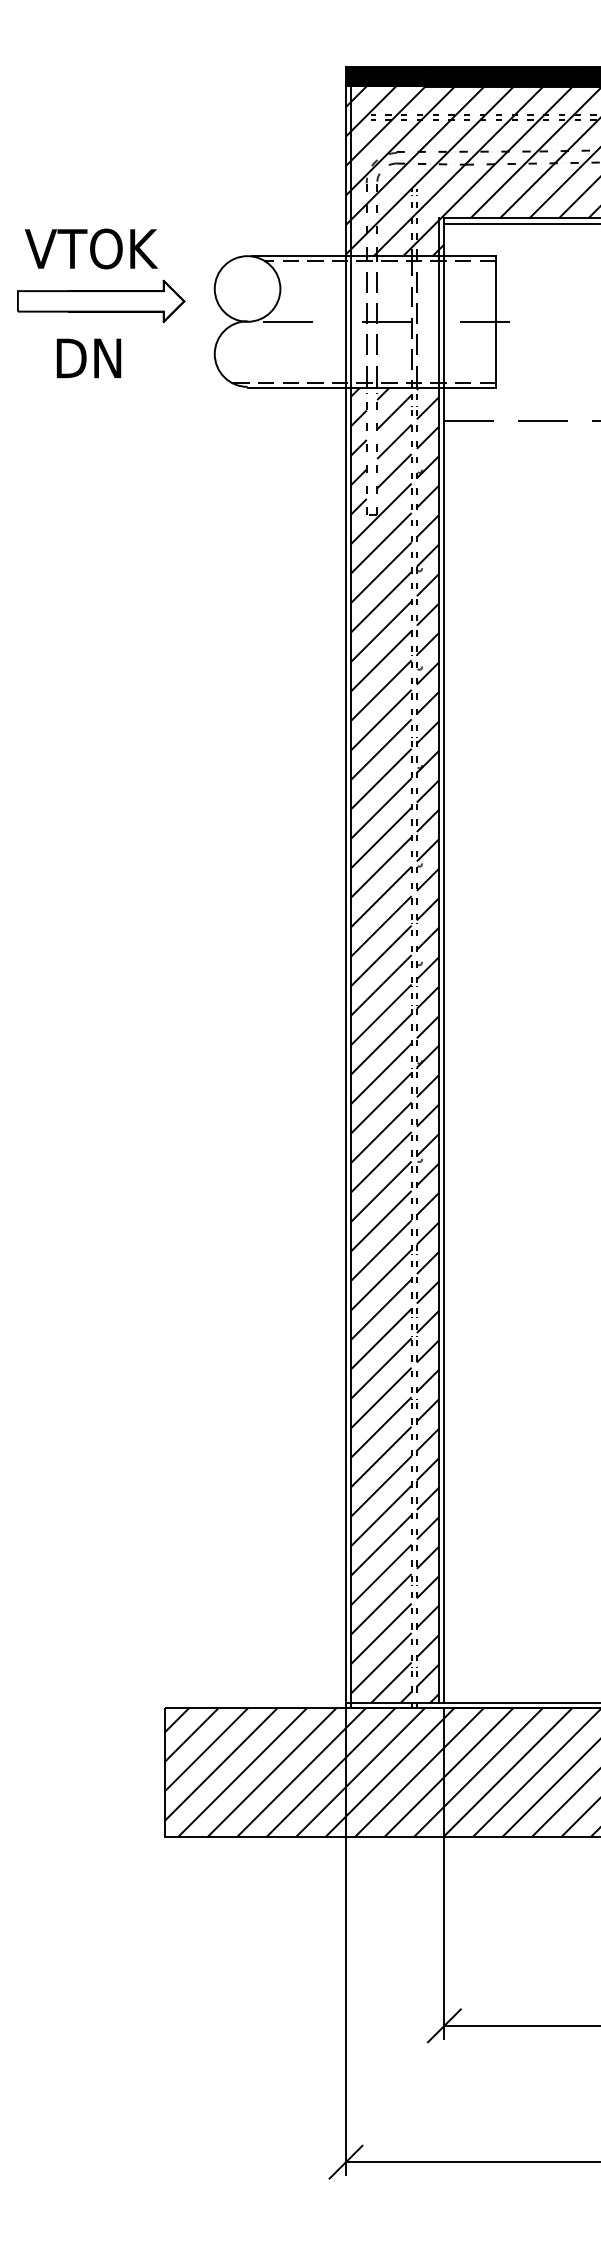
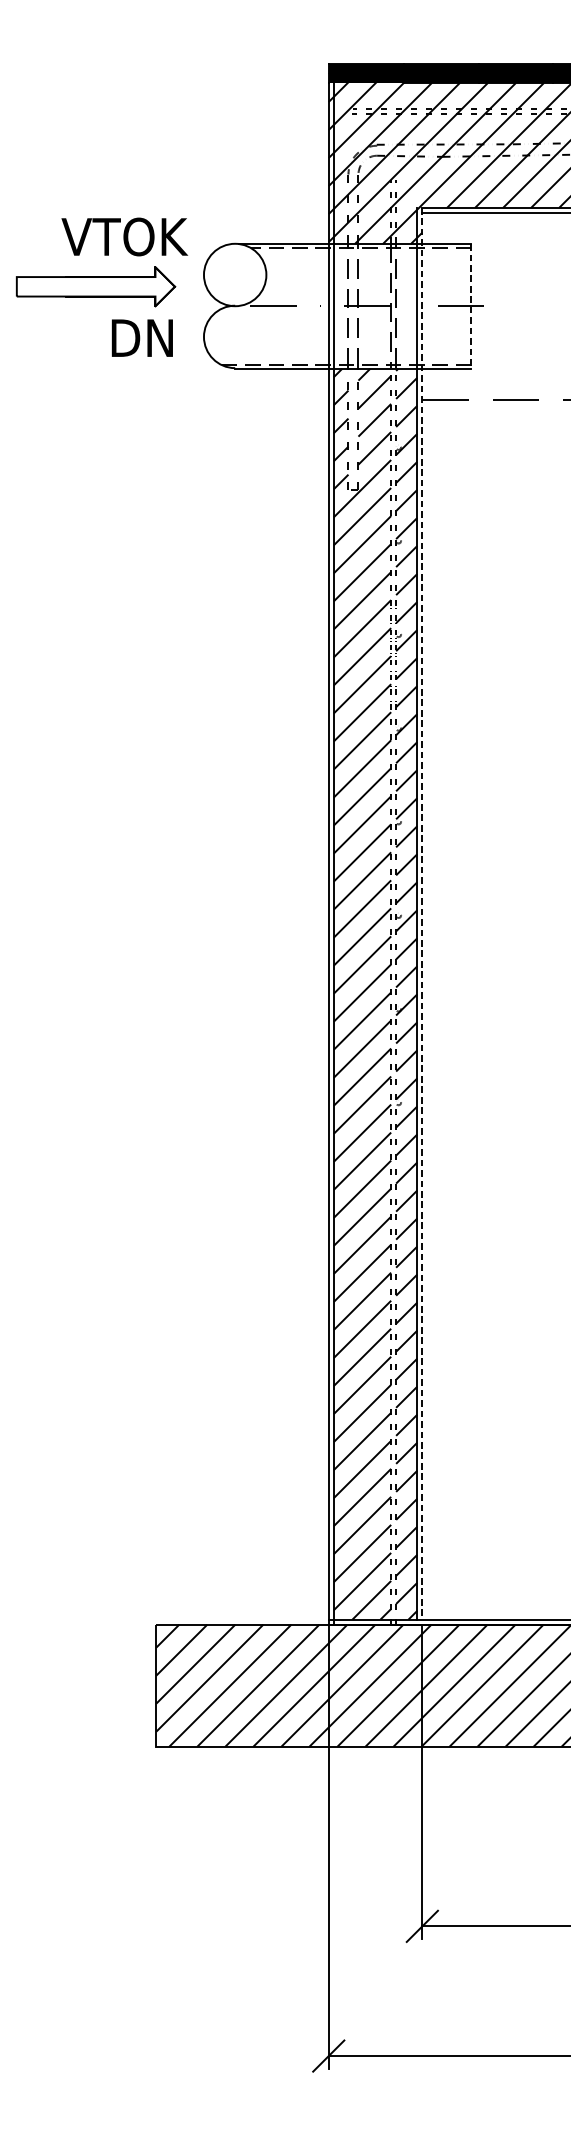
text: (91, 248) -> (124, 236), moved
line: (495, 322) -> (470, 306), solid -> dashed
text: (89, 358) -> (142, 338), moved
line: (444, 961) -> (422, 914), solid -> dashed

